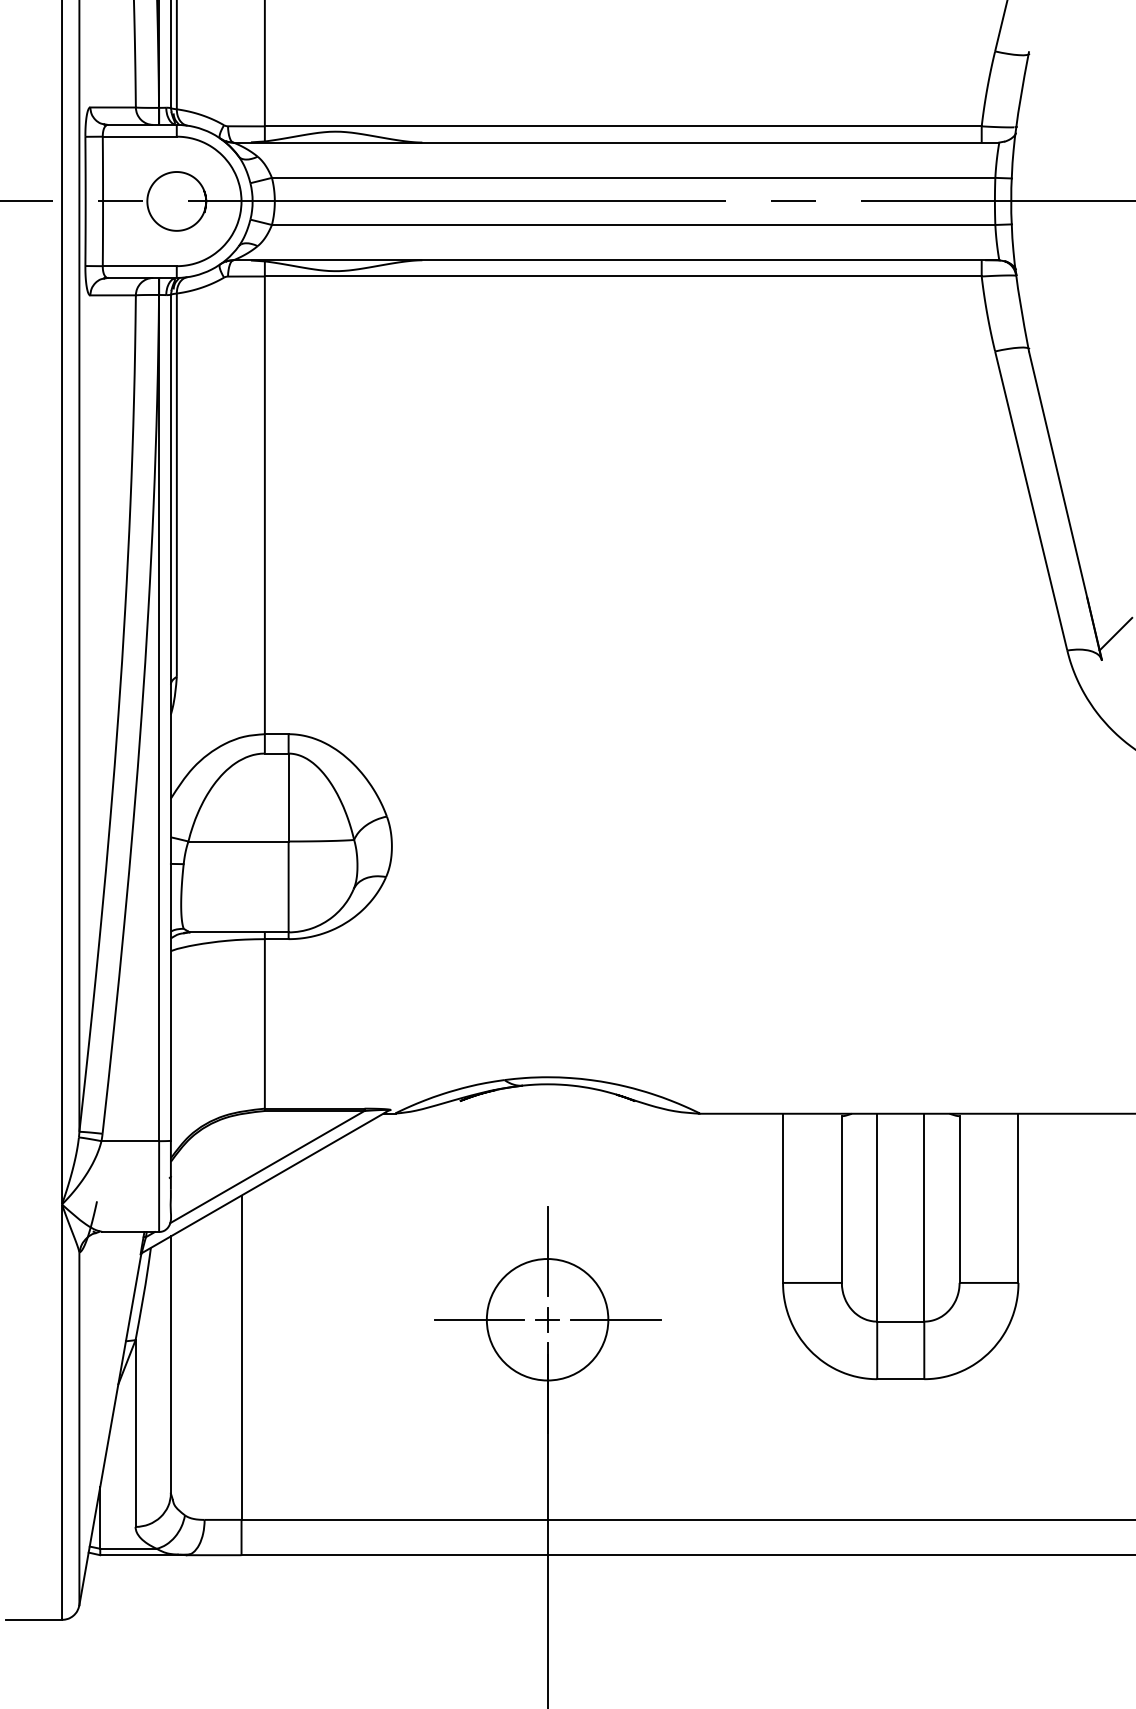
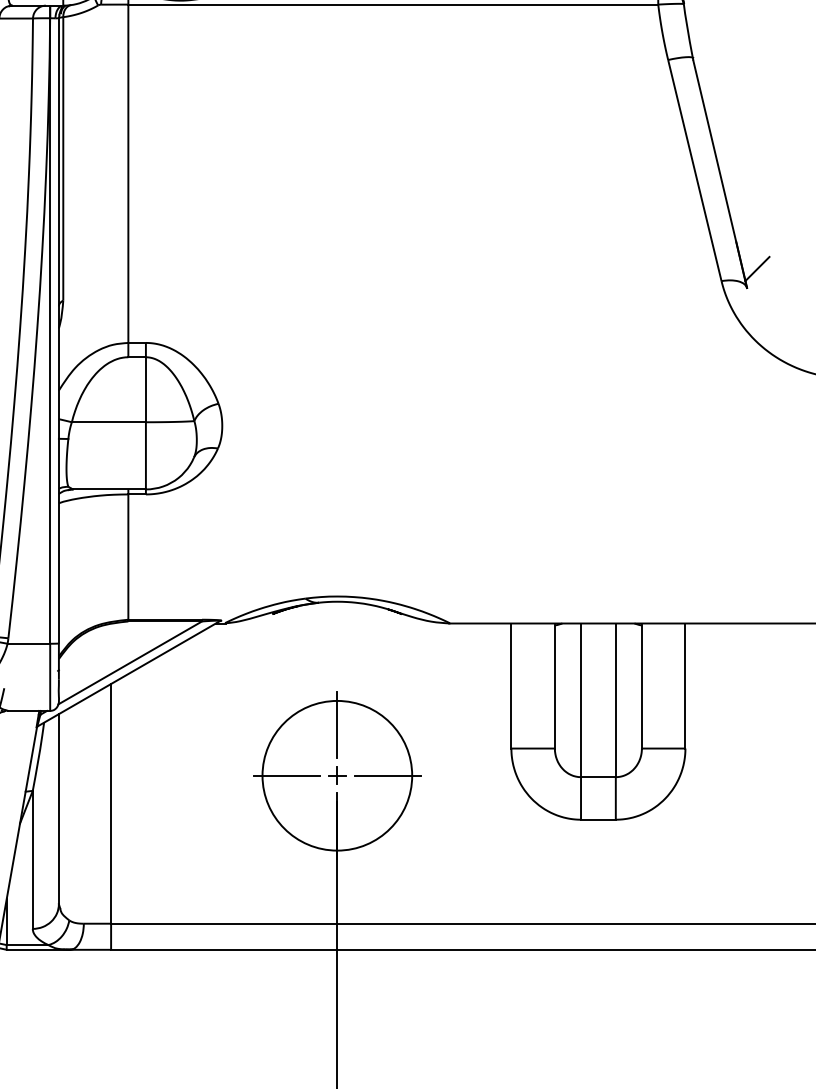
circle: (547, 1319) -> (337, 775), size x1.67

